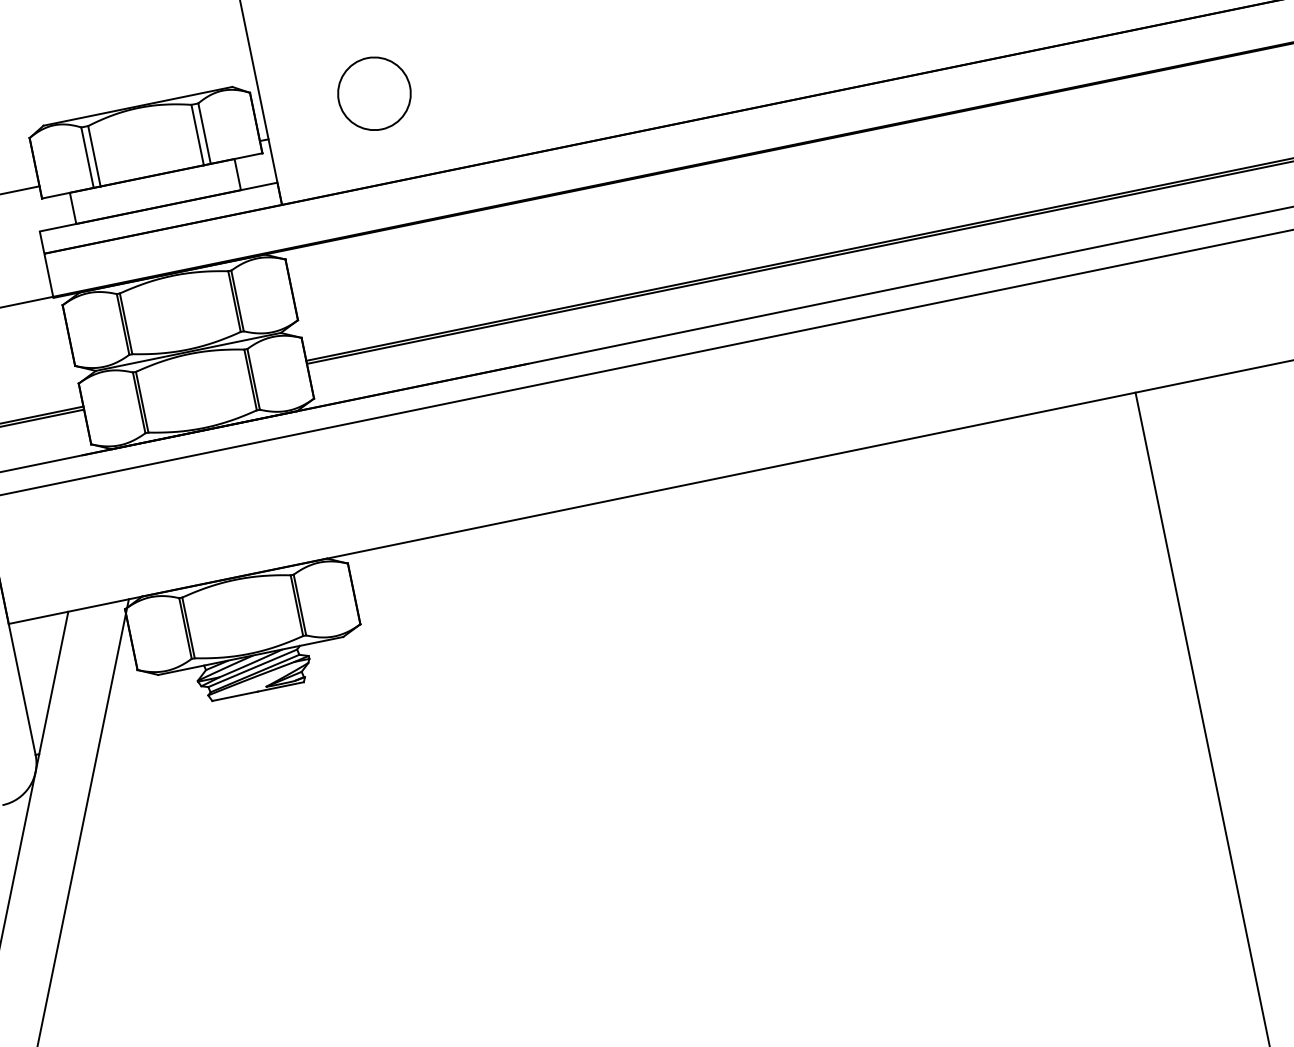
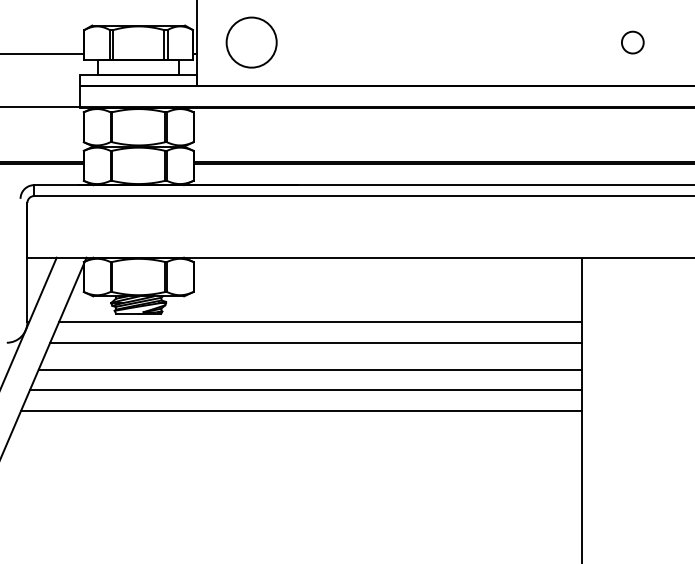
circle: (374, 93) -> (251, 42), size x1.43
line: (630, 633) -> (320, 322), added
line: (631, 675) -> (316, 342), added
line: (630, 732) -> (310, 369), added
line: (628, 777) -> (305, 390), added
line: (628, 819) -> (301, 410), added

